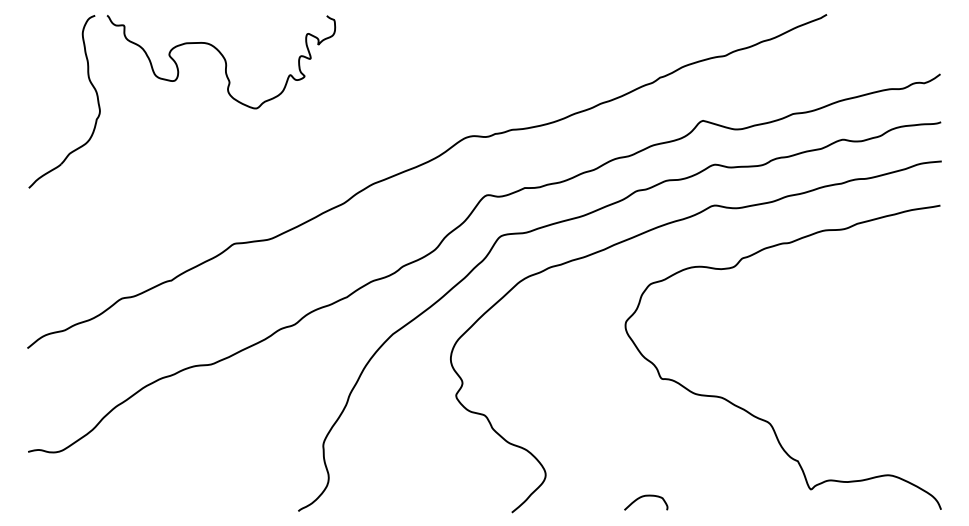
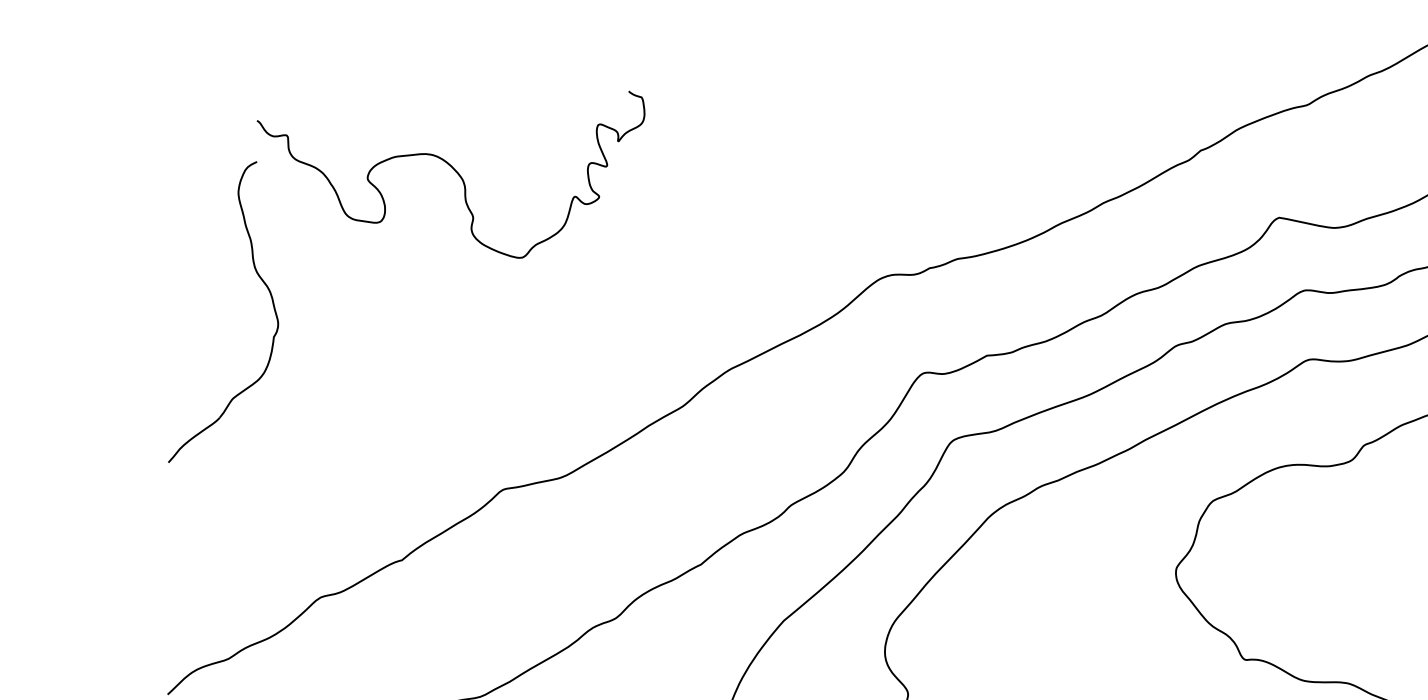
part: (91, 85) -> (260, 280), moved

